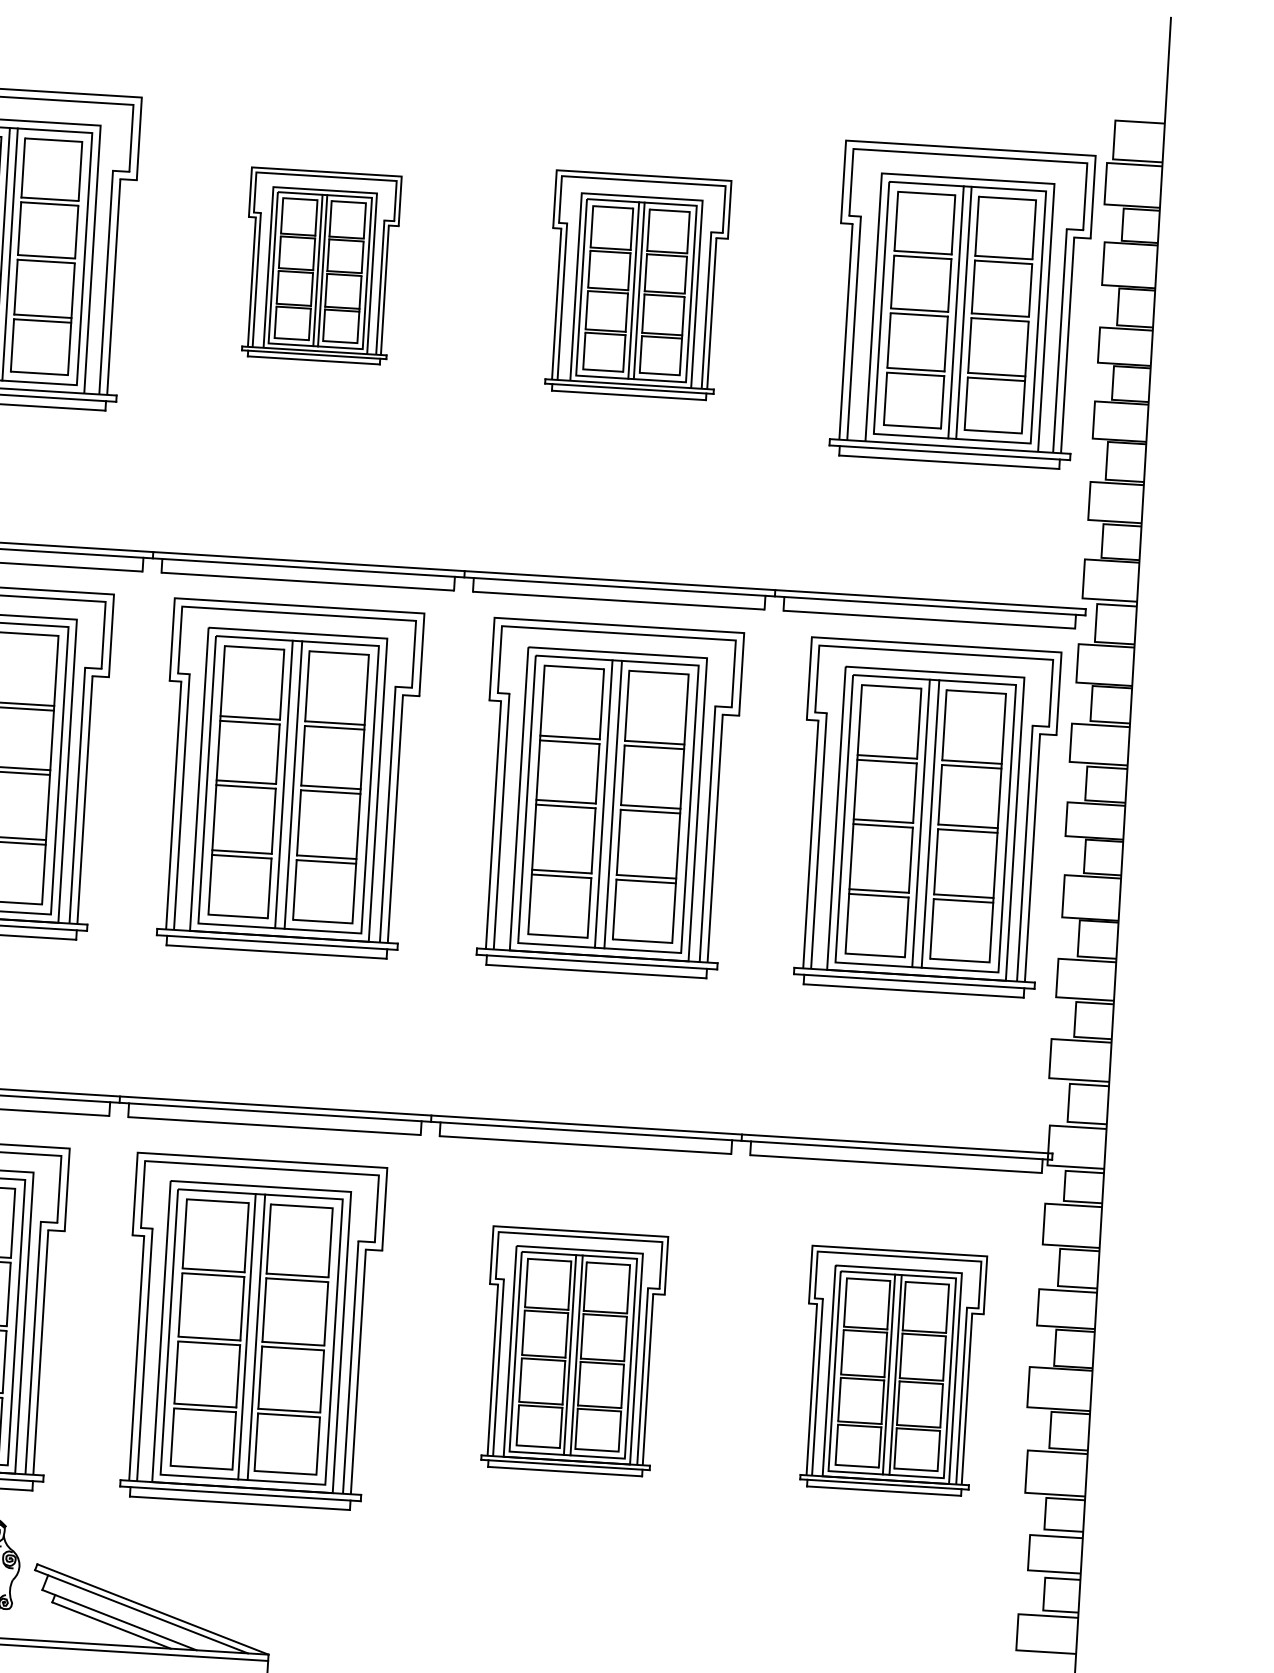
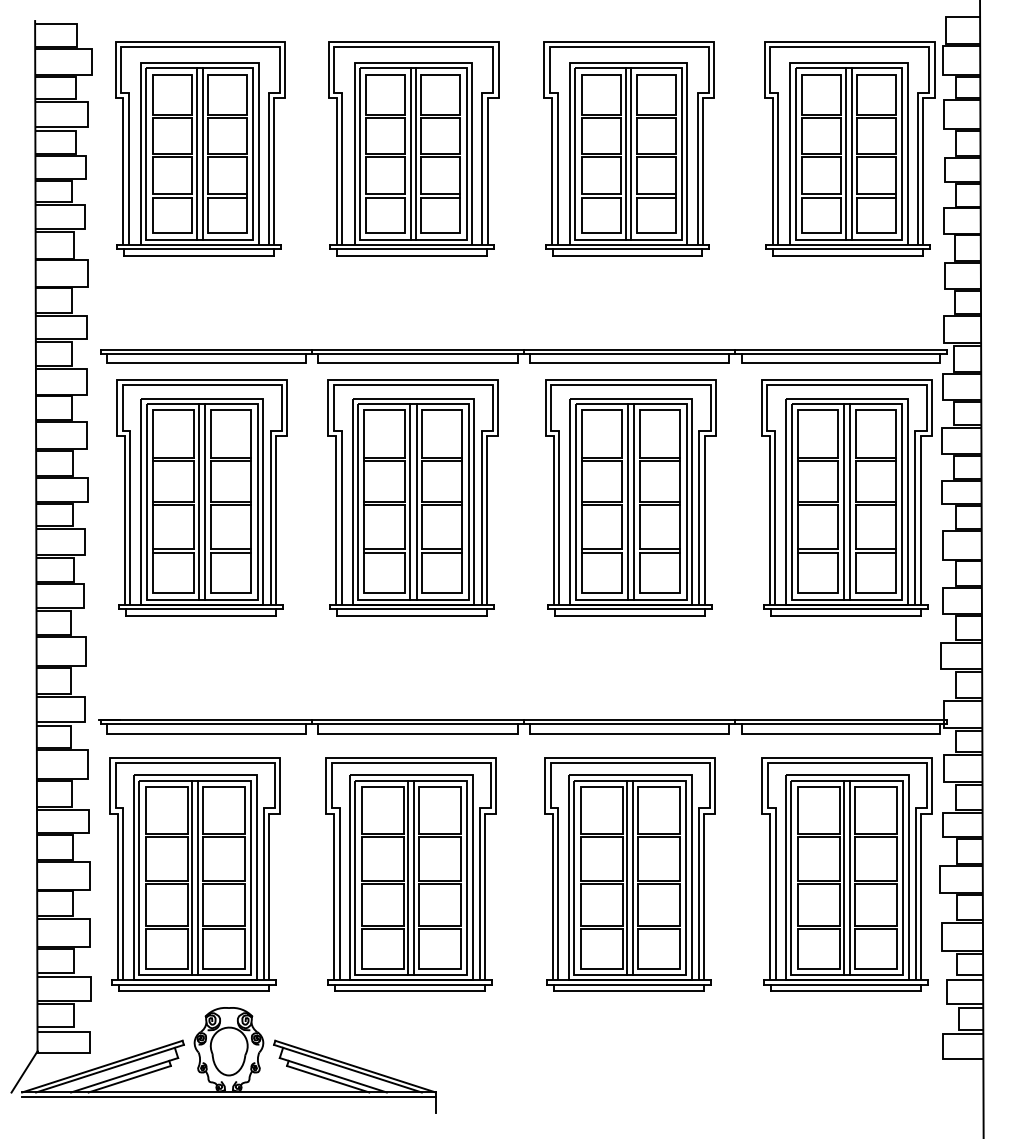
part: (320, 265) -> (413, 148), size x1.67
part: (636, 284) -> (628, 148), size x1.43
part: (572, 1351) -> (629, 874), size x1.43
part: (891, 1371) -> (846, 874), size x1.43

